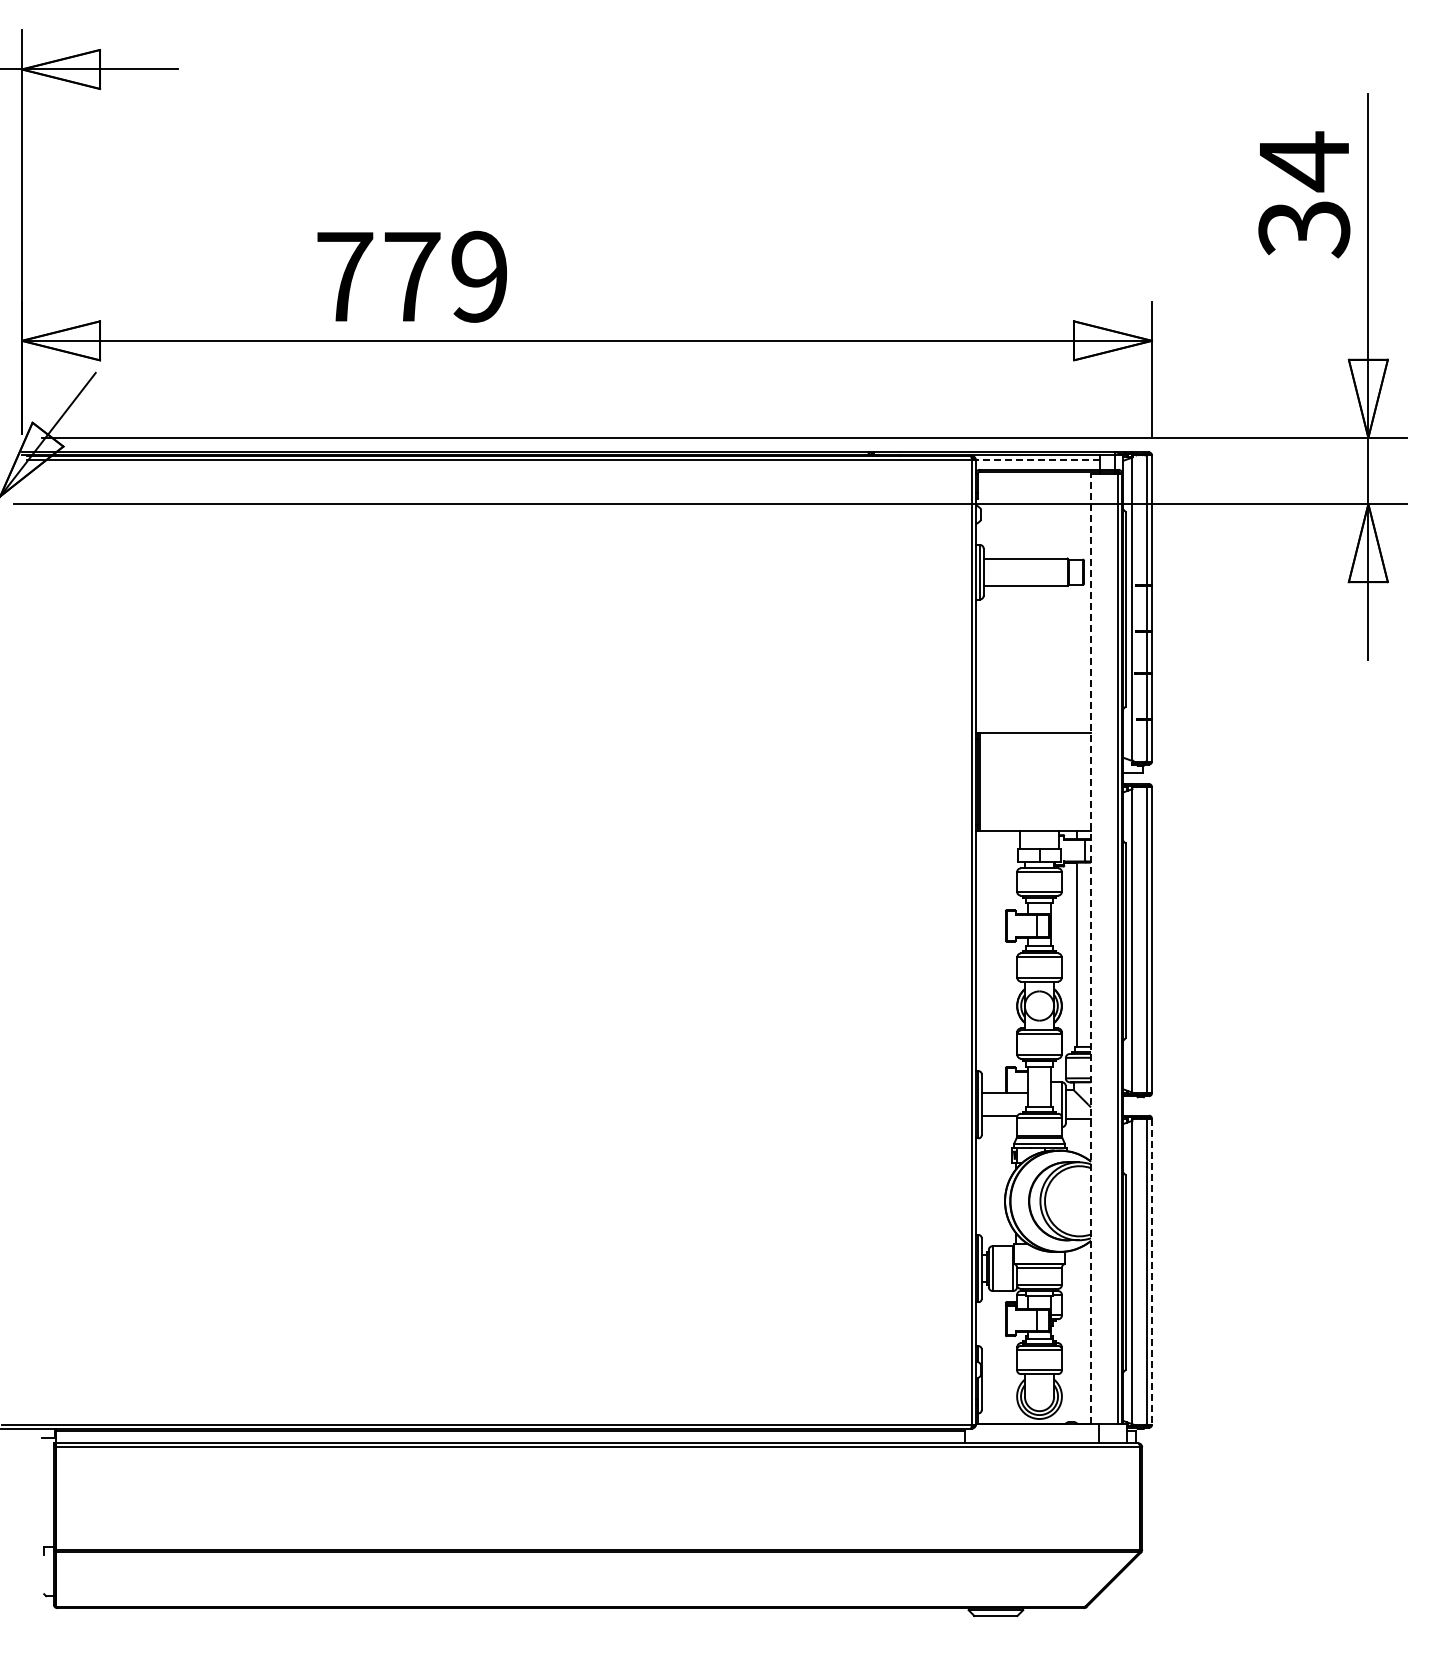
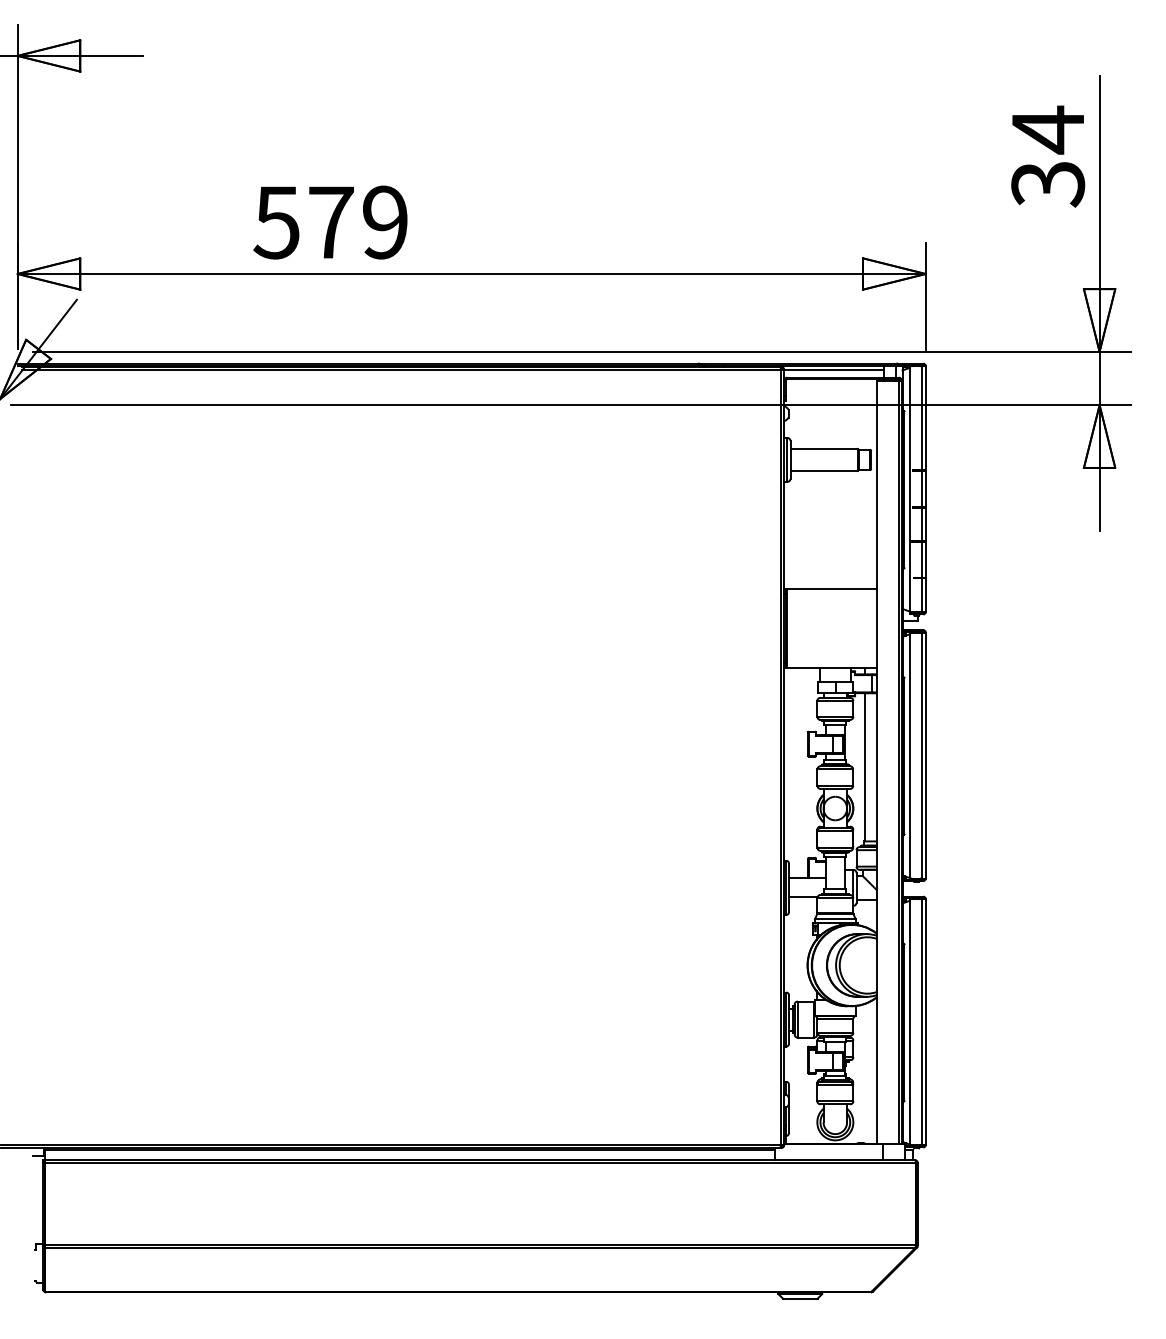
text: (344, 277) -> (276, 223), 779 -> 579
line: (1037, 460) -> (833, 370), dashed -> solid
line: (1091, 948) -> (877, 762), dashed -> solid
line: (1151, 1272) -> (925, 1022), dashed -> solid

